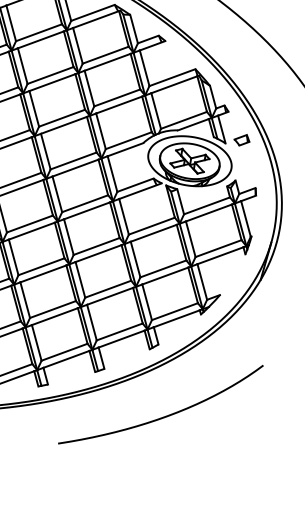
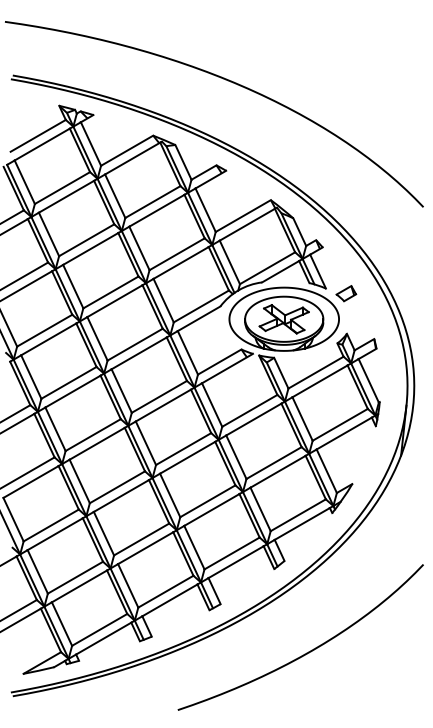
part: (242, 140) -> (346, 293), moved

